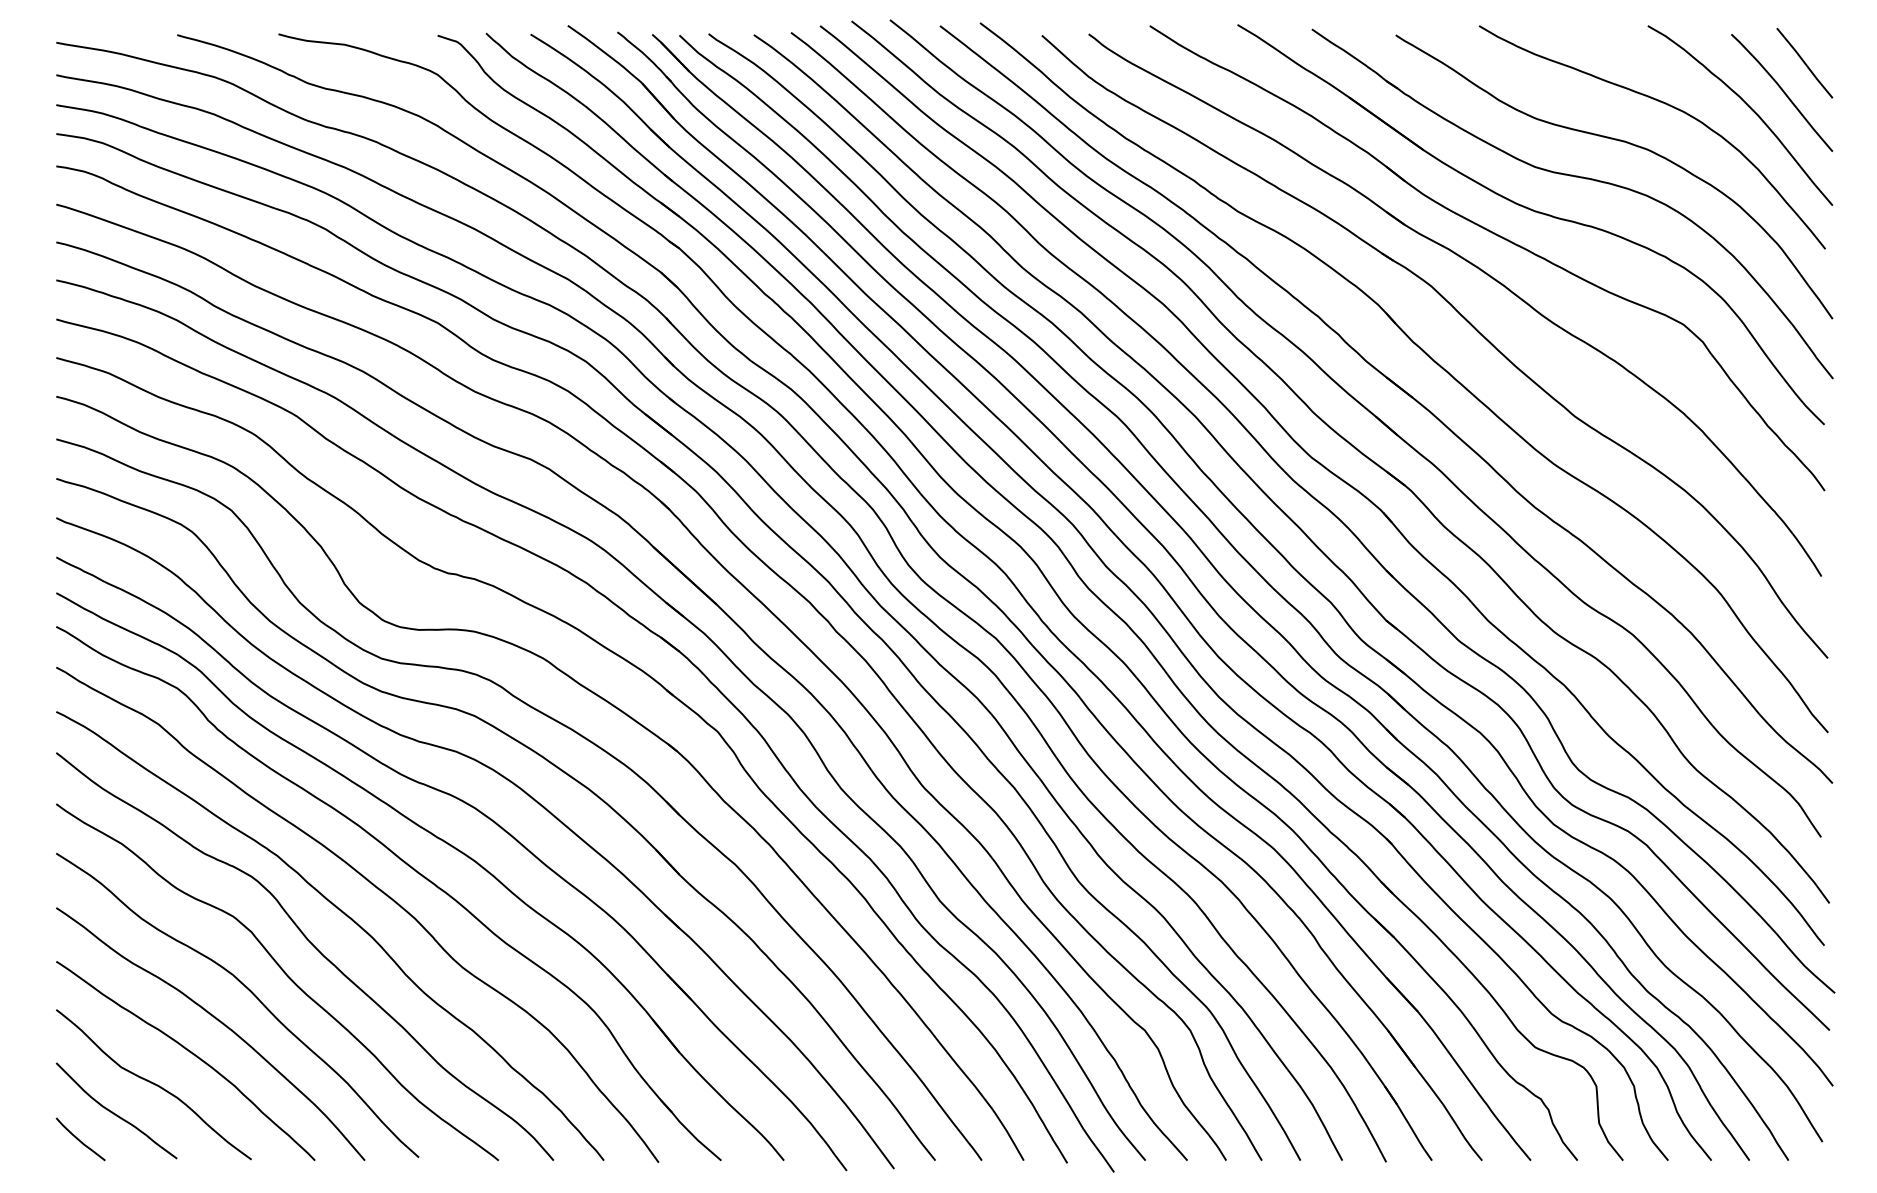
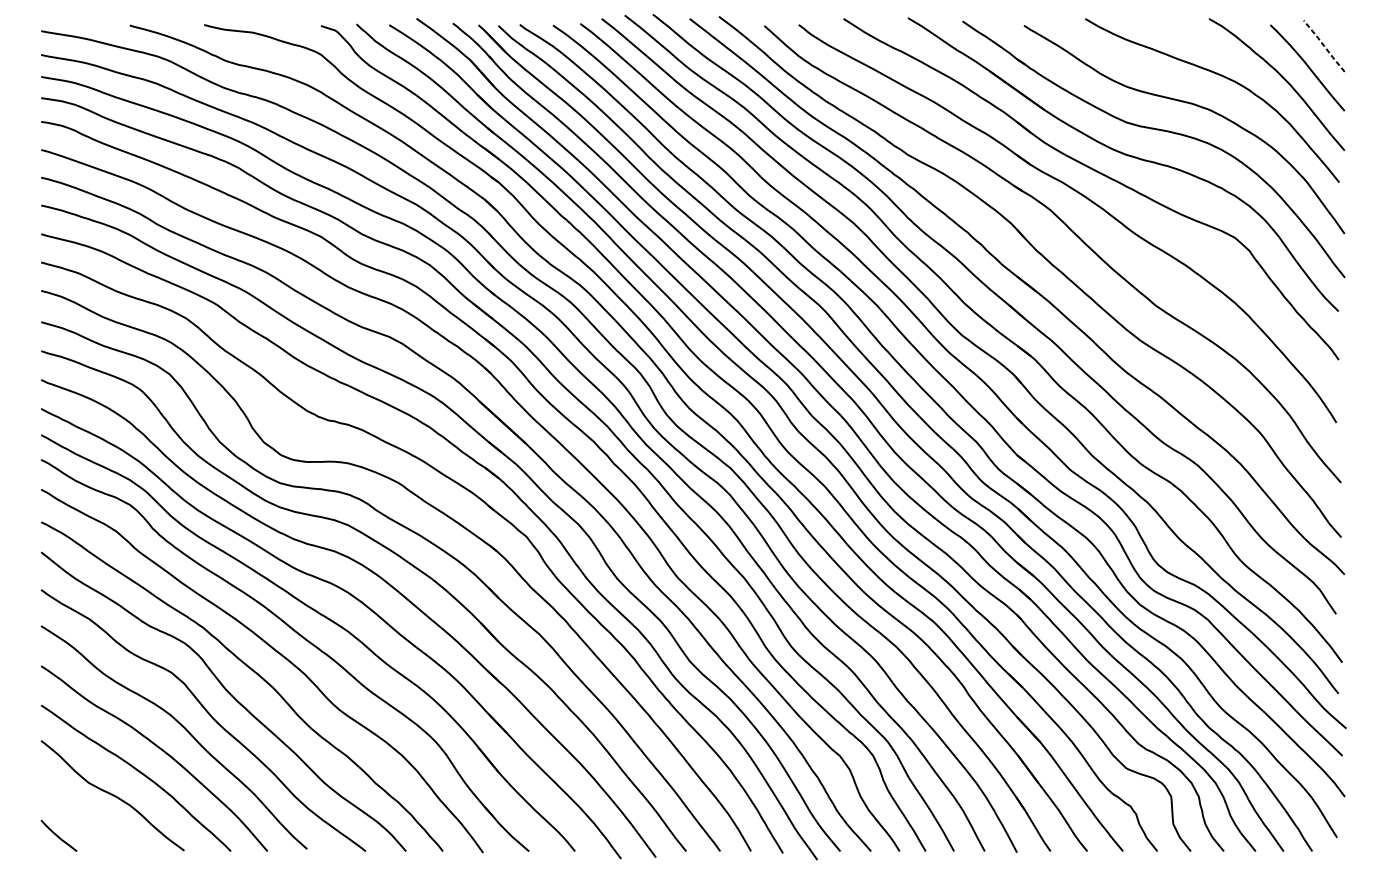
line: (1804, 62) -> (1323, 45), solid -> dashed
curve: (114, 1112) -> (83, 816), removed

